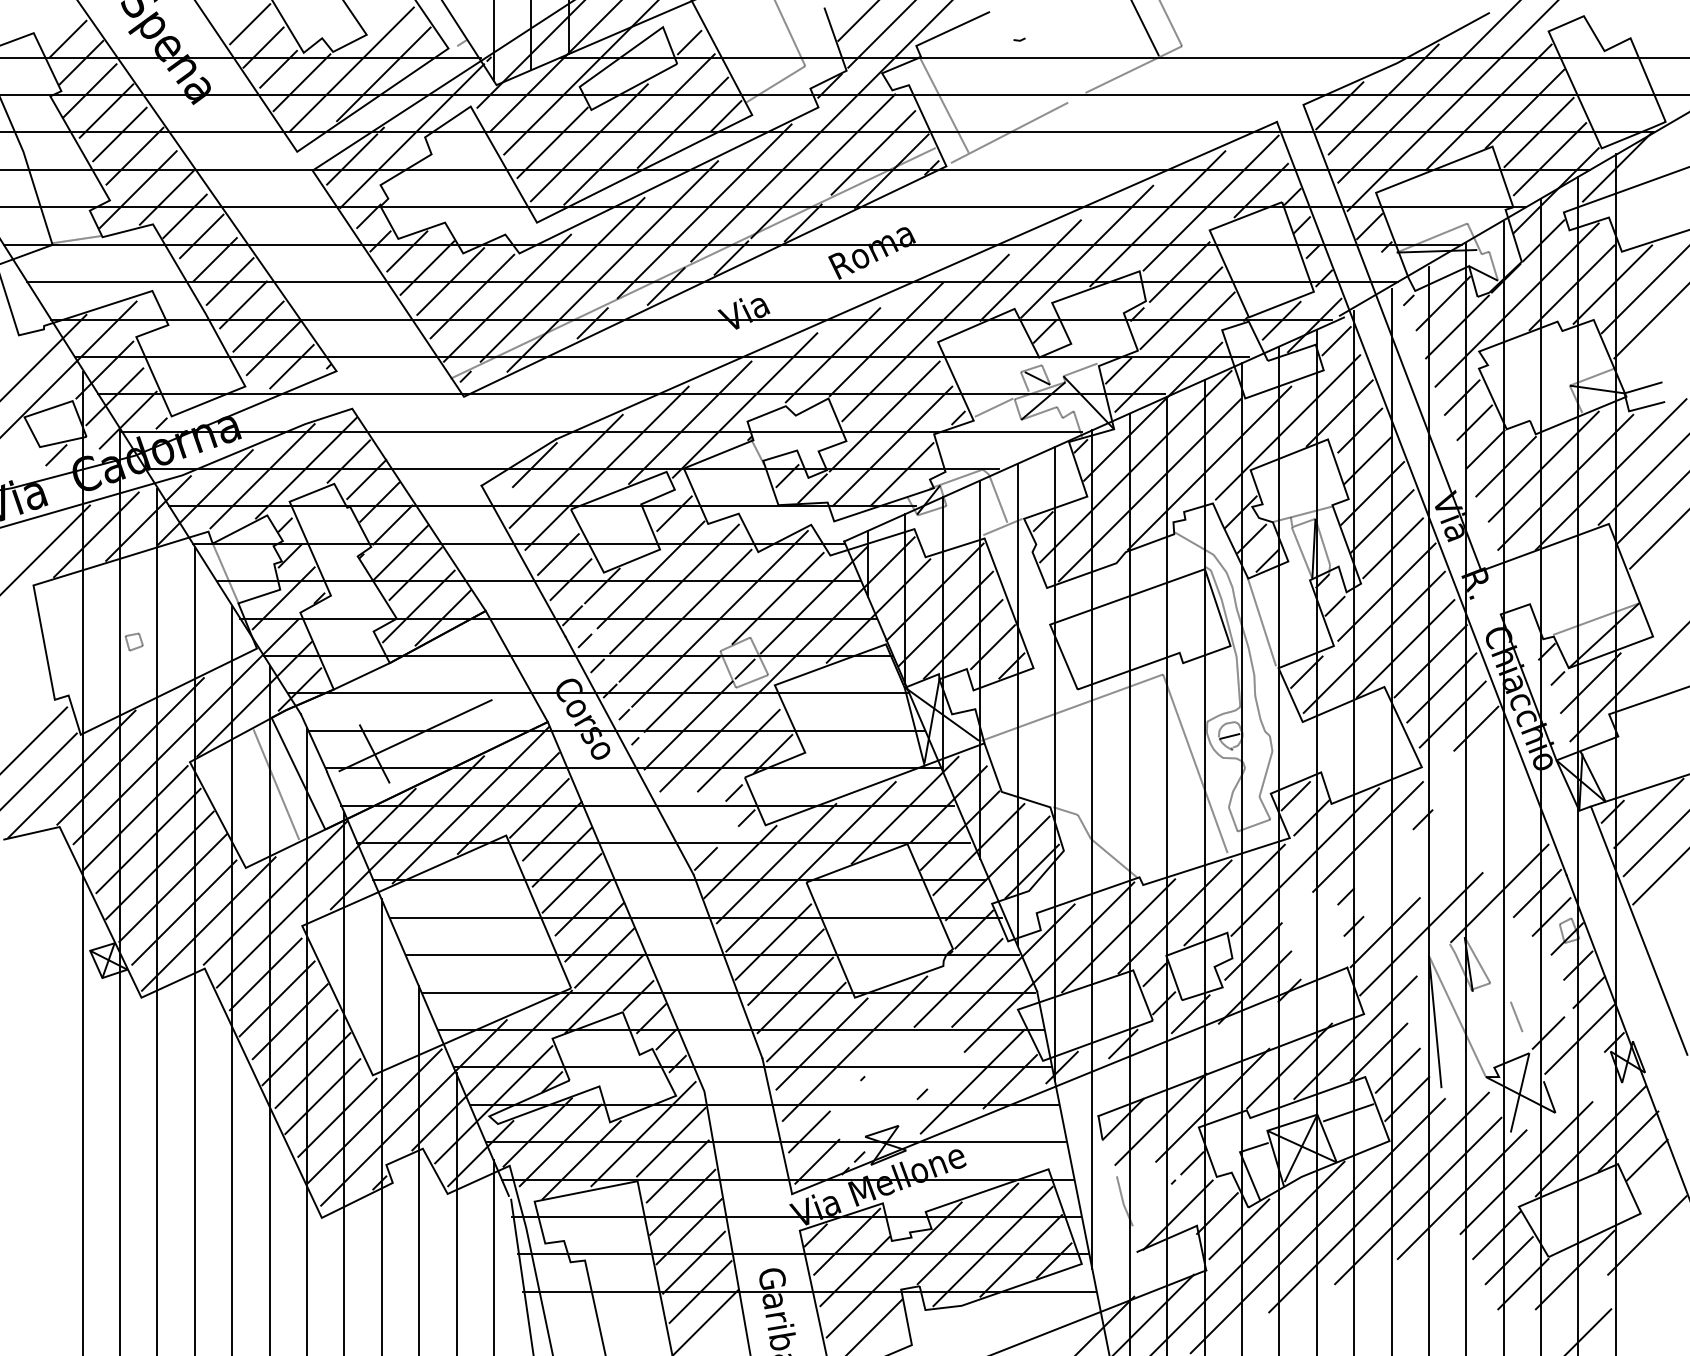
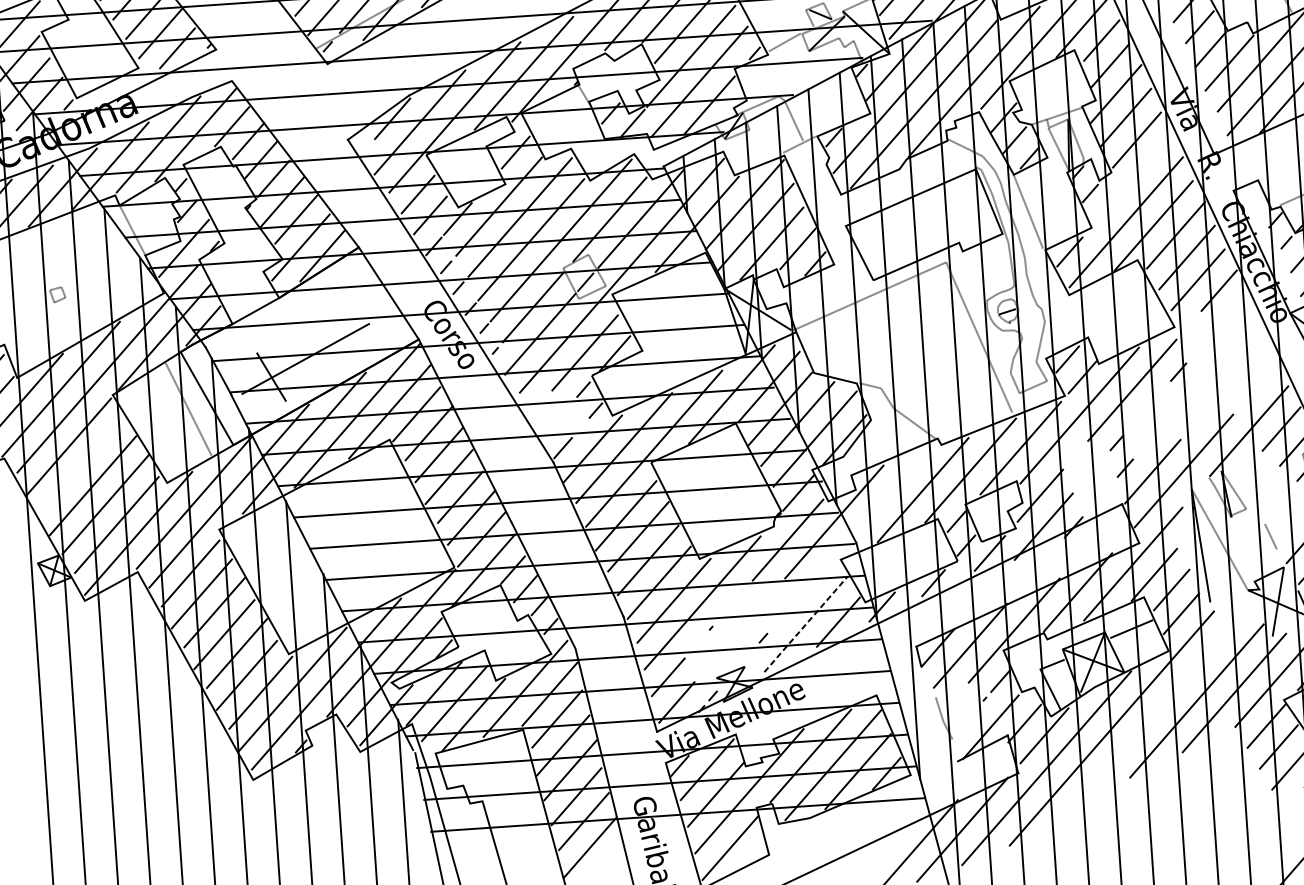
line: (1386, 591) -> (1133, 177), removed
line: (148, 840) -> (81, 465), removed
line: (1049, 966) -> (865, 520), removed
line: (972, 1081) -> (805, 624), solid -> dashed
line: (1378, 1202) -> (1162, 704), removed

